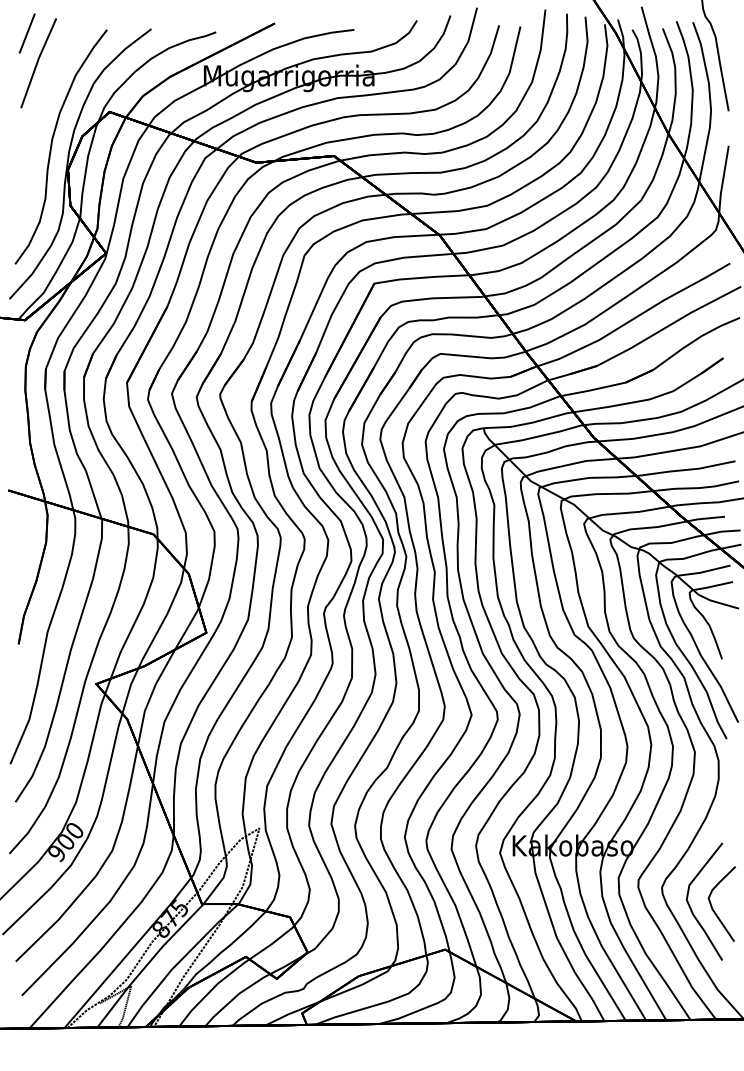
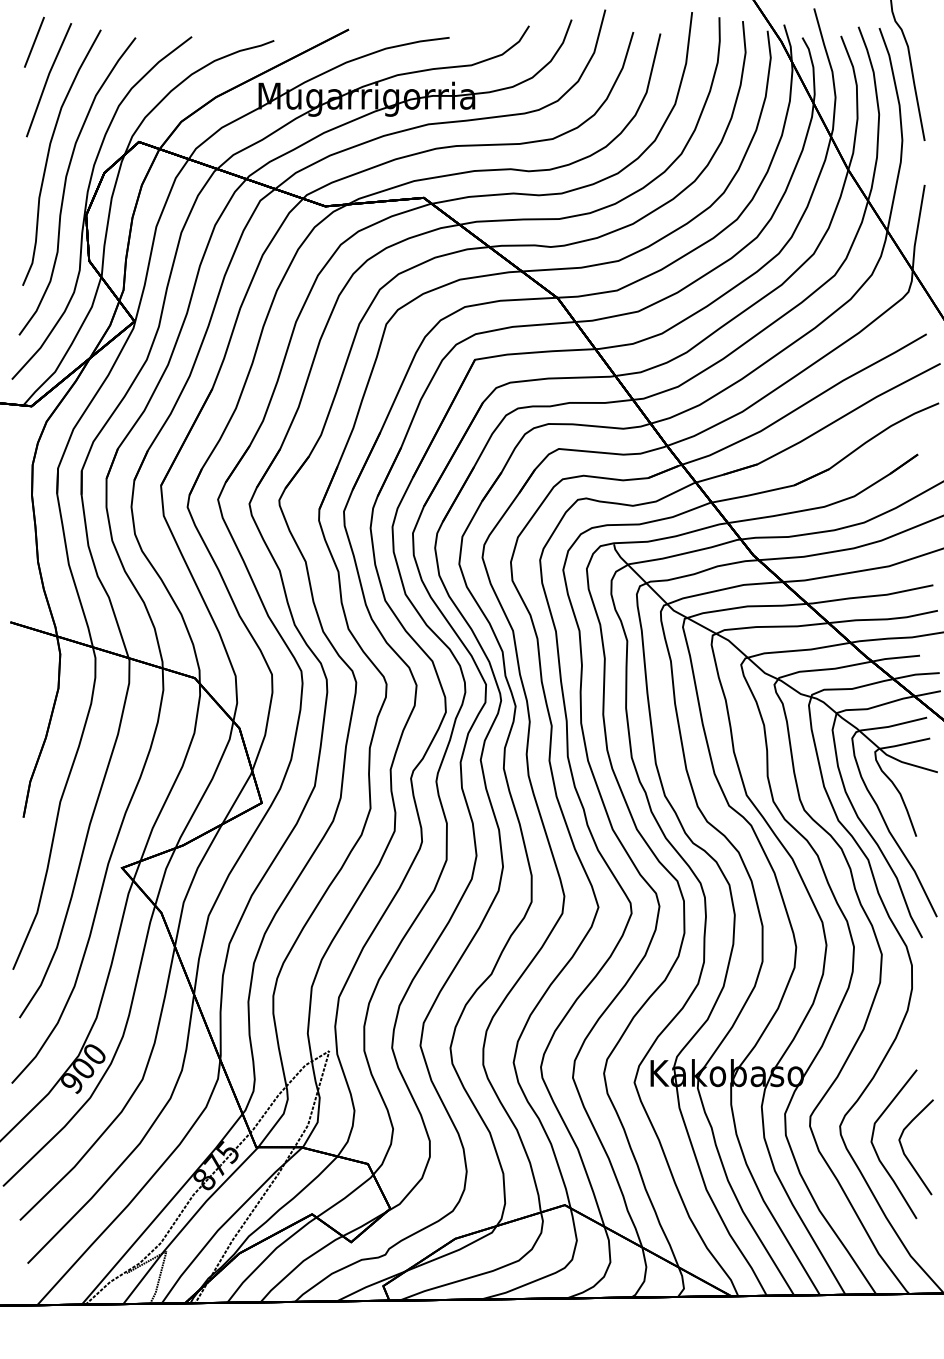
curve: (39, 121) -> (49, 153), added

